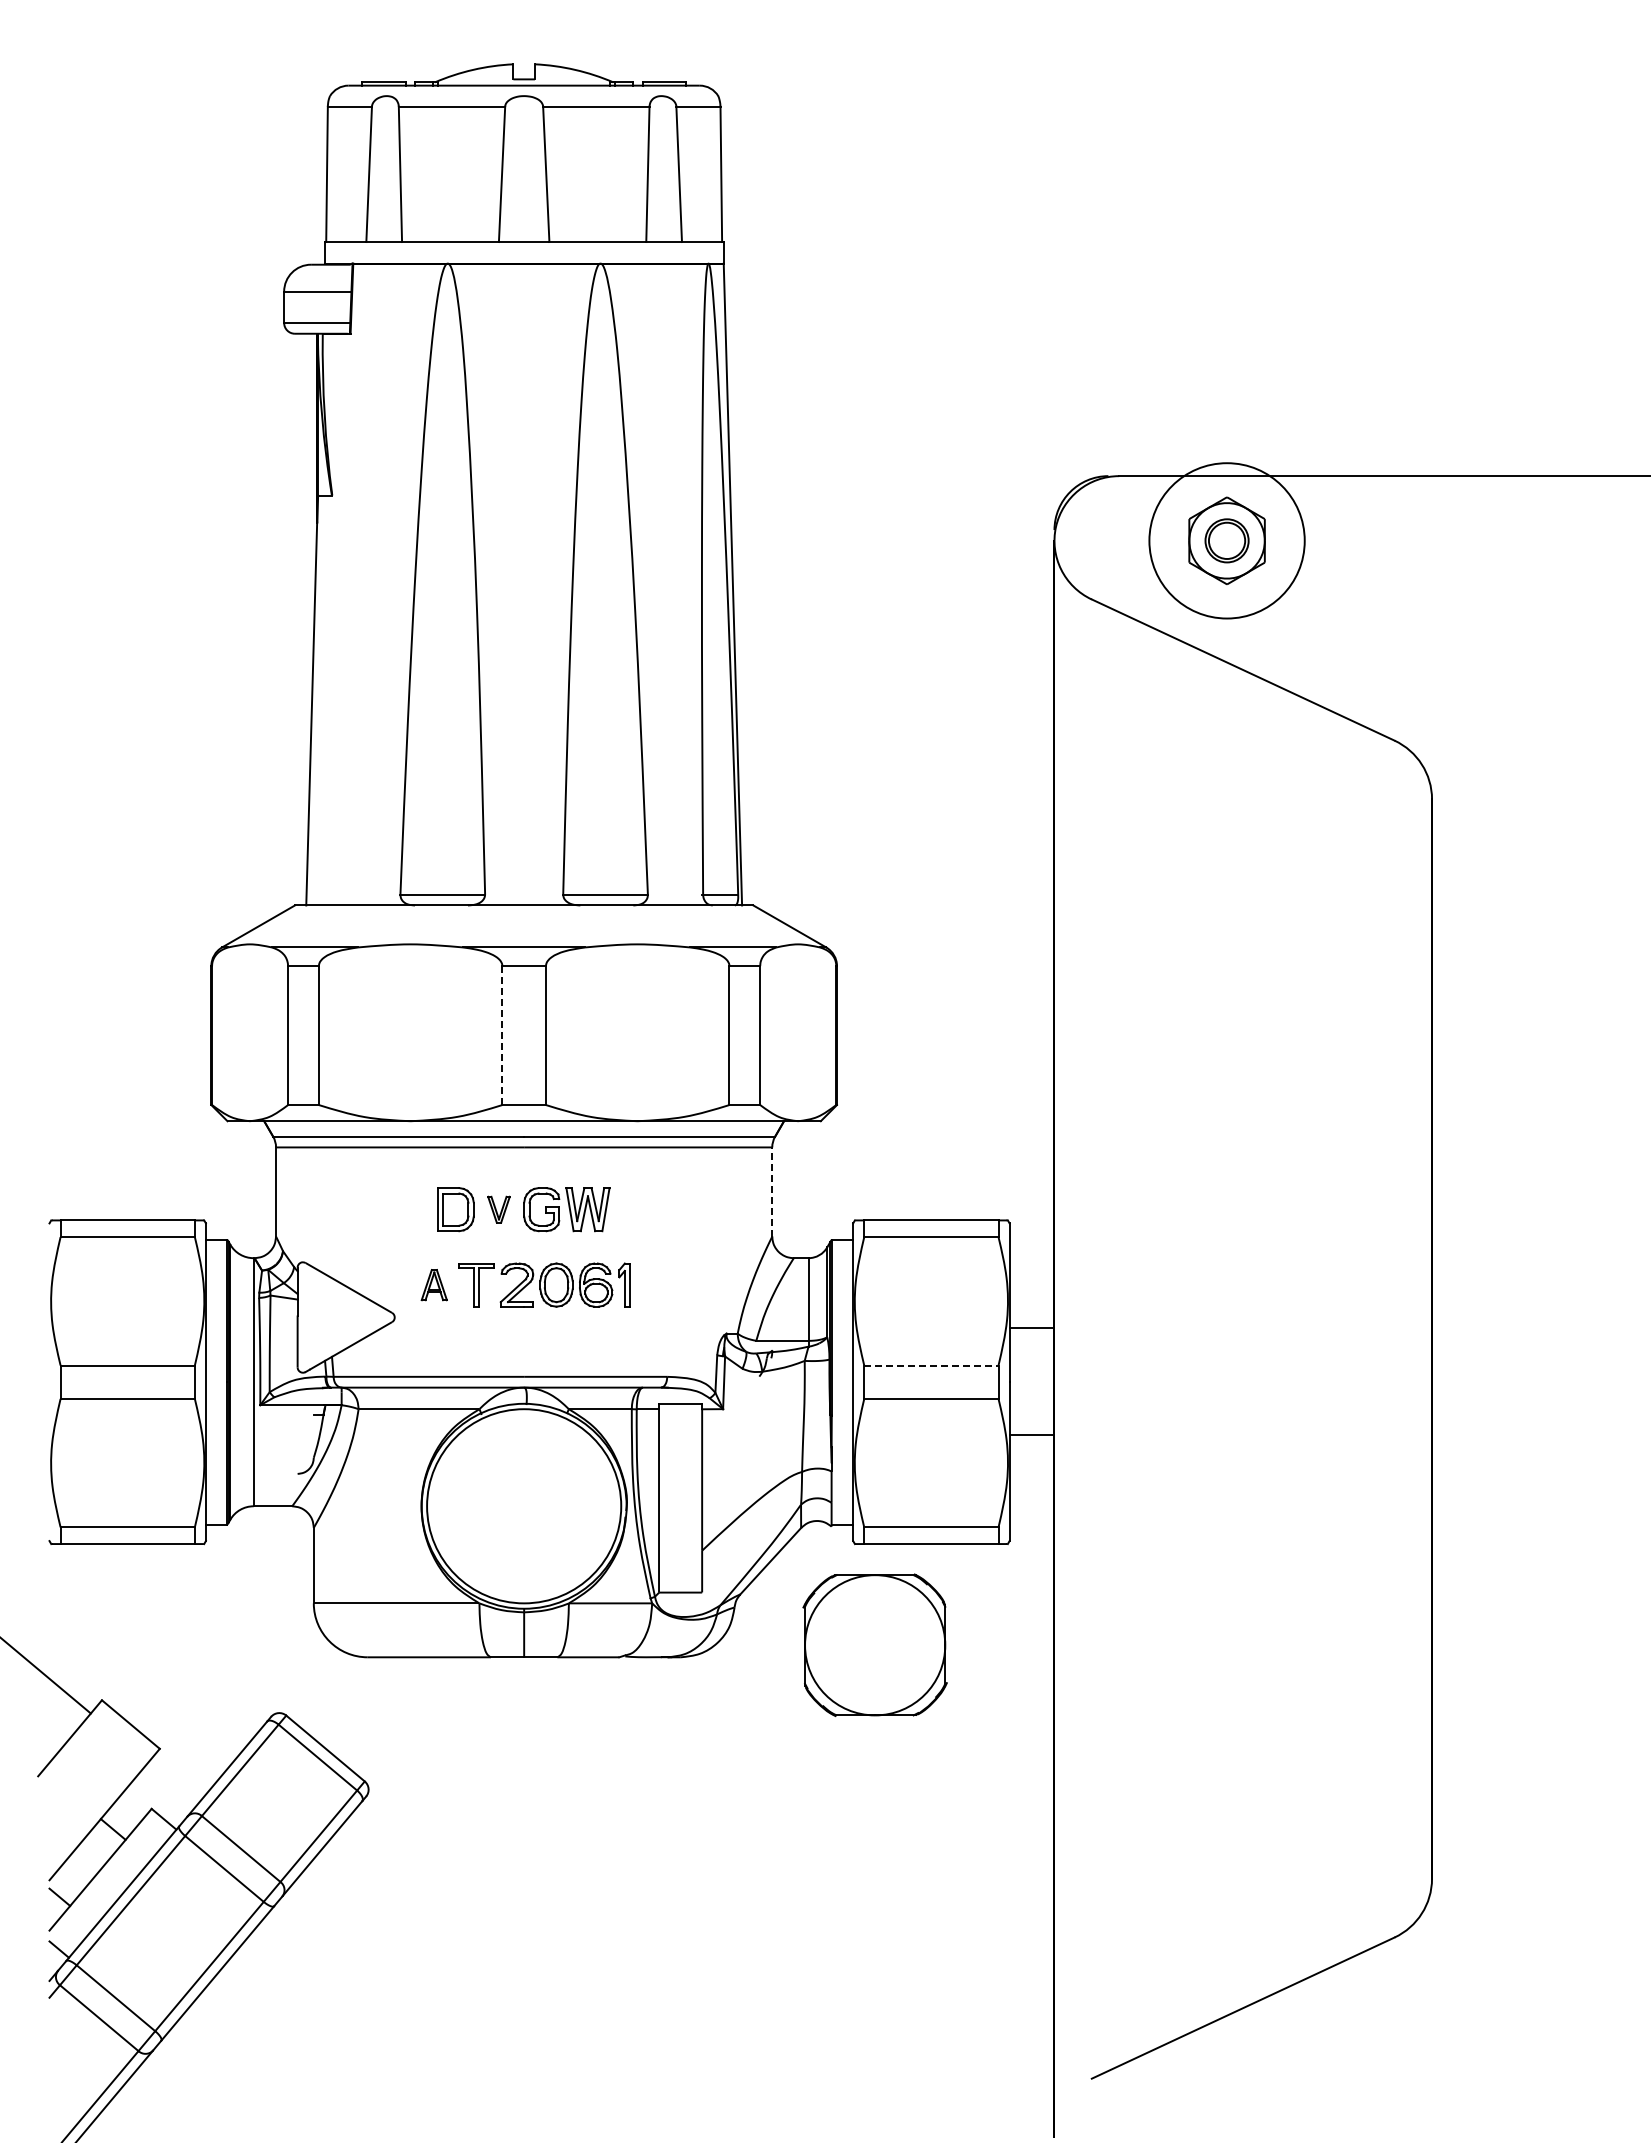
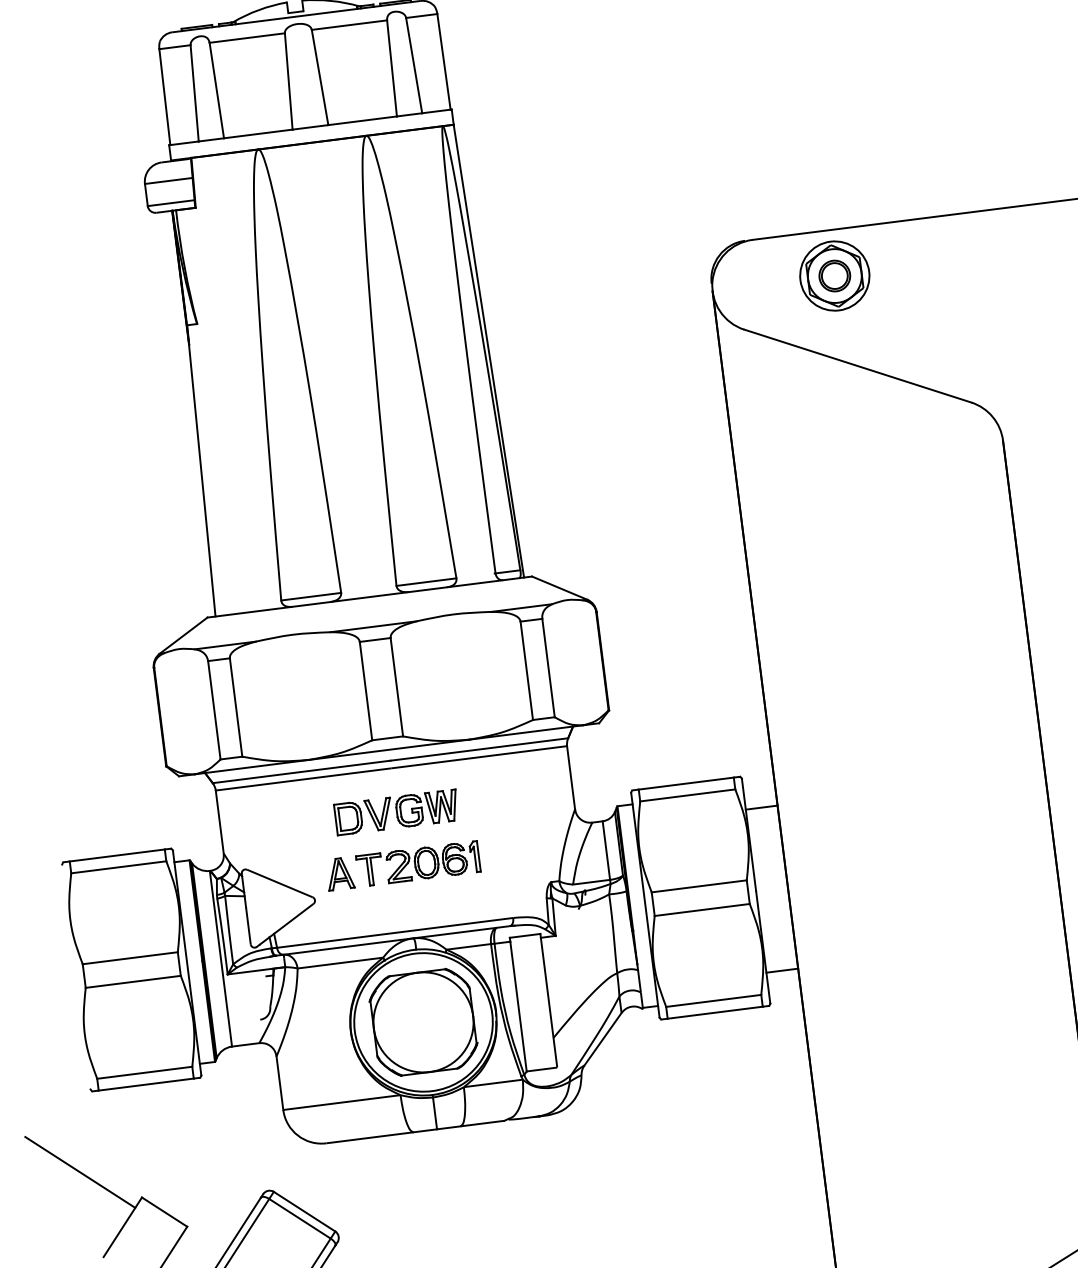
circle: (1226, 540) -> (834, 275), size x0.62
line: (502, 1036) -> (366, 691), dashed -> solid
line: (772, 1192) -> (571, 778), dashed -> solid
part: (498, 1209) -> (378, 814), size x1.67
part: (434, 1284) -> (340, 873), size x1.43
line: (1031, 1328) -> (761, 807), moved
line: (931, 1365) -> (699, 886), dashed -> solid
line: (1031, 1435) -> (781, 970), moved
part: (874, 1644) -> (422, 1021), moved

